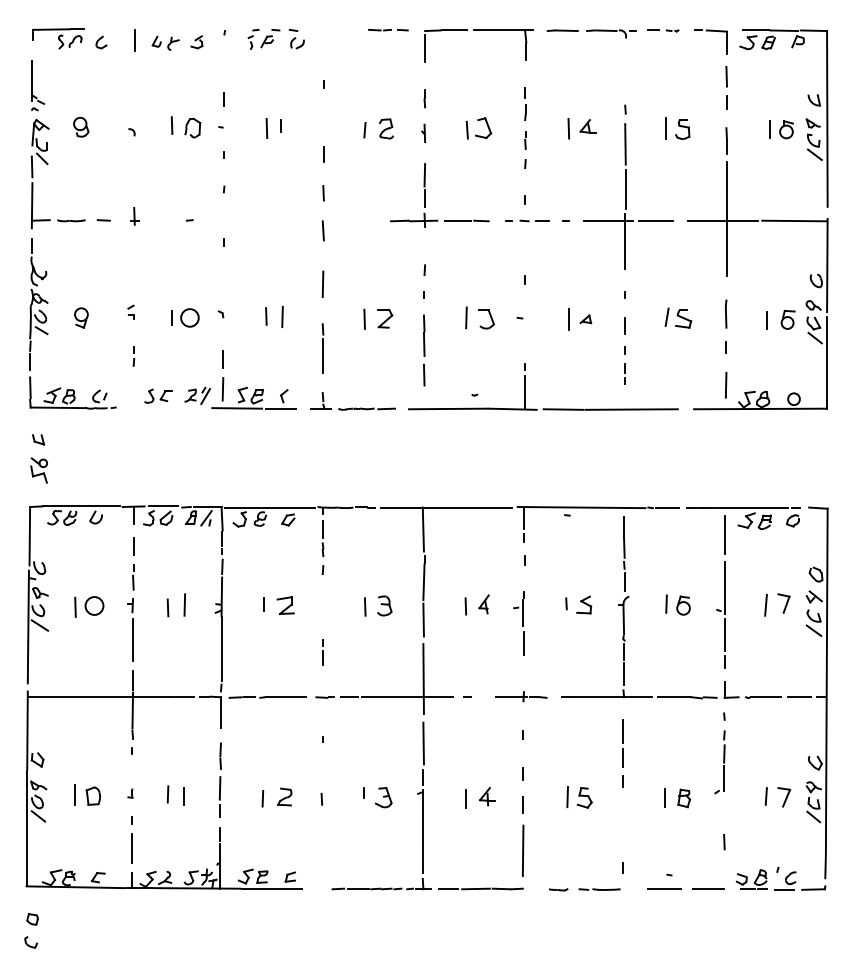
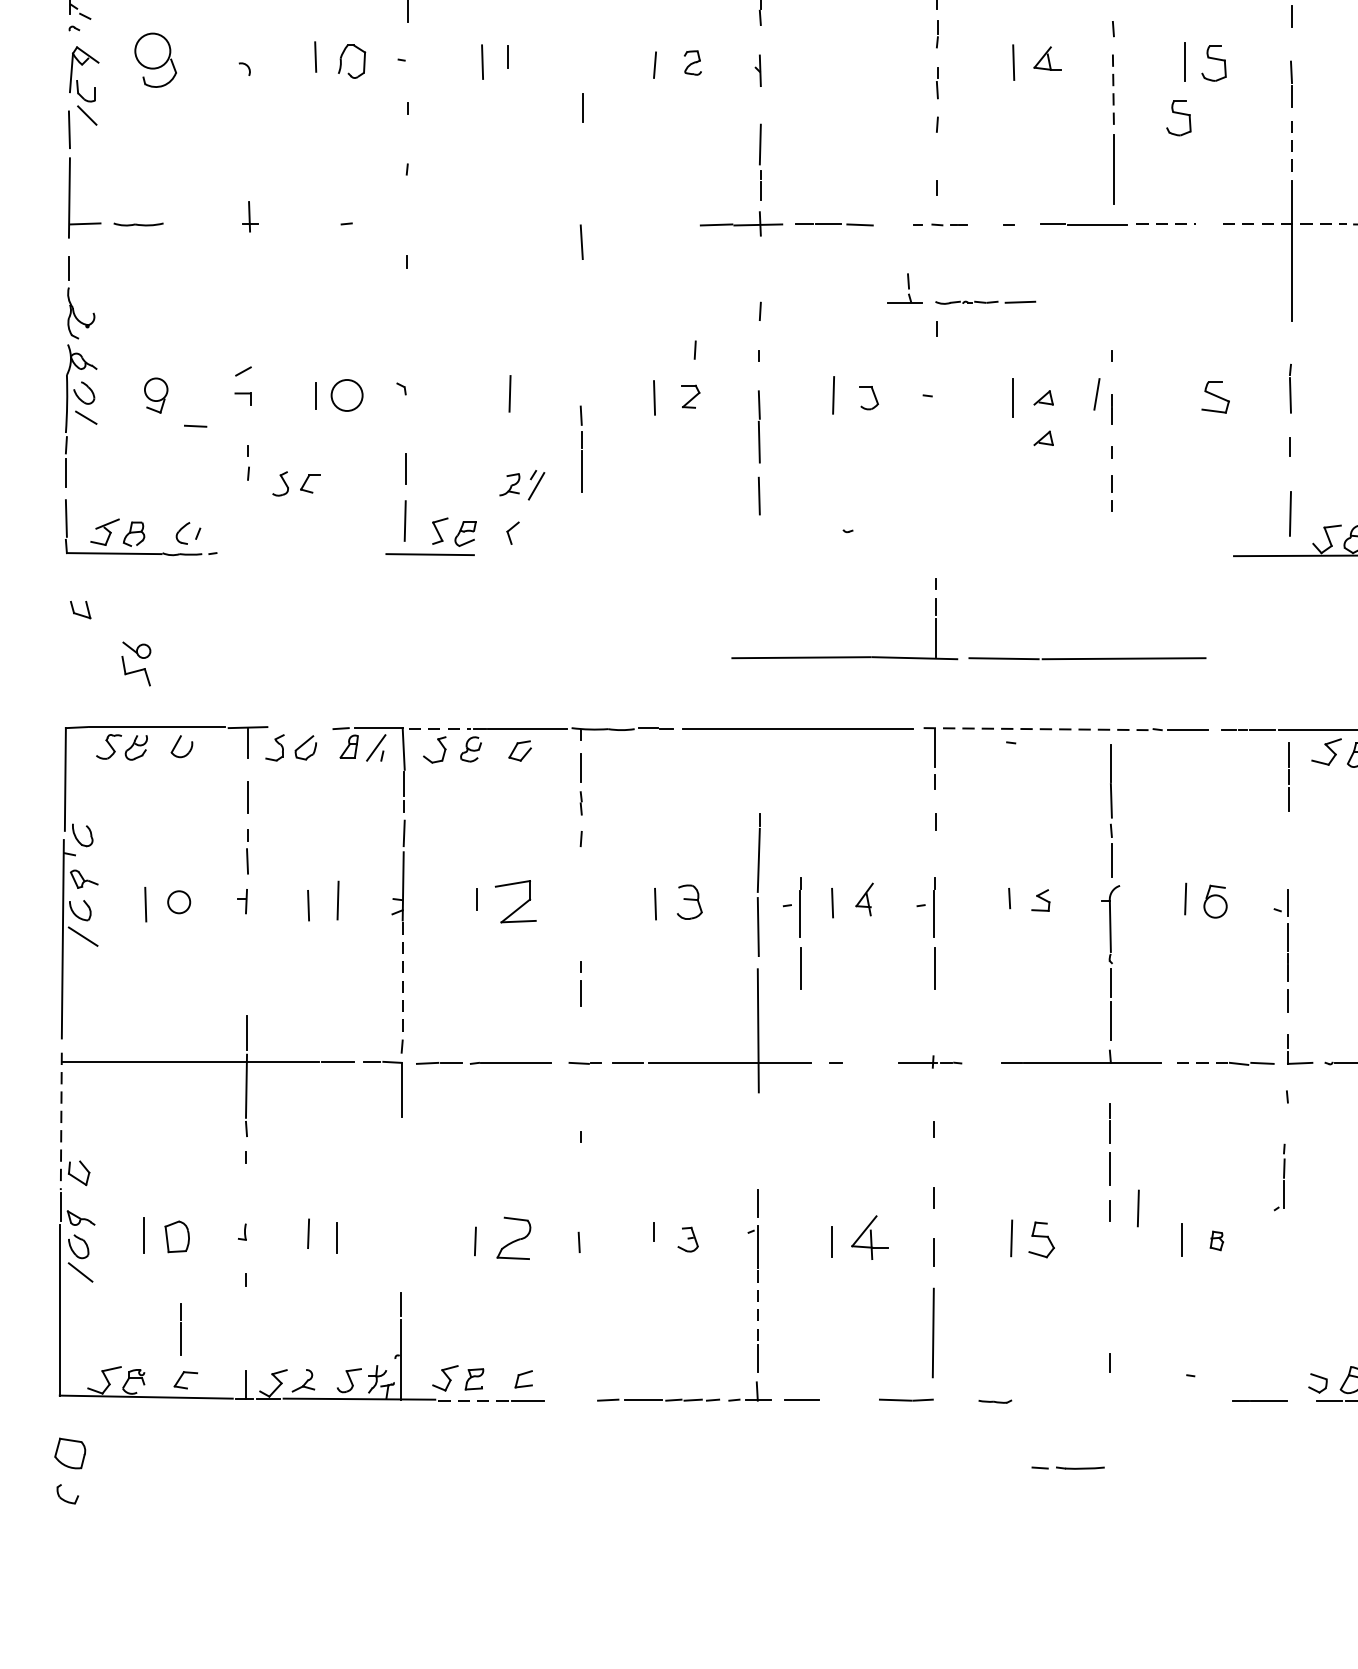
part: (81, 126) -> (156, 58), size x1.6
part: (386, 128) -> (692, 62), size x0.7
part: (476, 134) -> (851, 72), removed
line: (625, 144) -> (1113, 90), solid -> dashed
part: (662, 160) -> (1178, 118), added
line: (727, 178) -> (1292, 150), solid -> dashed
line: (323, 193) -> (582, 176), removed
line: (103, 220) -> (195, 426), moved
part: (527, 220) -> (940, 224), size x0.7
line: (656, 220) -> (1167, 224), solid -> dashed
line: (723, 220) -> (1285, 224), solid -> dashed
line: (625, 240) -> (1113, 259), removed
line: (322, 283) -> (580, 334), removed
line: (387, 291) -> (694, 348), added
part: (130, 311) -> (242, 384), size x1.6
line: (266, 316) -> (481, 392), removed
line: (666, 316) -> (1095, 392), moved
part: (385, 318) -> (691, 396), size x0.7
part: (486, 319) -> (868, 398), size x0.7
part: (585, 342) -> (1043, 438), added
part: (525, 386) -> (937, 618), moved
part: (158, 395) -> (297, 482), moved
part: (197, 395) -> (522, 484), moved
part: (352, 401) -> (960, 289), moved
line: (281, 408) -> (508, 554), removed
part: (38, 470) -> (135, 663), moved
line: (163, 506) -> (300, 727), removed
line: (242, 507) -> (439, 728), solid -> dashed
line: (581, 507) -> (1035, 728), solid -> dashed
line: (422, 529) -> (756, 767), removed
line: (725, 579) -> (1289, 855), removed
part: (584, 604) -> (1041, 899), size x0.7
circle: (94, 605) -> (179, 901), size x0.7
part: (285, 605) -> (515, 901), size x1.4
part: (442, 623) -> (791, 933), added
line: (133, 639) -> (247, 961), removed
line: (221, 648) -> (402, 977), solid -> dashed
part: (521, 696) -> (930, 1061), size x0.7
line: (673, 697) -> (1197, 1063), solid -> dashed
line: (27, 731) -> (61, 1123), solid -> dashed
line: (423, 743) -> (758, 1144), removed
part: (719, 762) -> (1278, 1177), size x0.6
part: (219, 779) -> (399, 1207), removed
line: (639, 779) -> (1138, 1207), added
part: (284, 796) -> (513, 1237), size x1.4
part: (487, 796) -> (870, 1237), size x1.4
part: (383, 797) -> (687, 1239), size x0.7
part: (684, 798) -> (1217, 1240), size x0.6
line: (423, 835) -> (758, 1306), solid -> dashed
line: (724, 842) -> (1287, 1318), removed
line: (131, 848) -> (179, 1328), moved
line: (475, 888) -> (849, 1399), removed
line: (262, 889) -> (474, 1401), solid -> dashed
line: (599, 889) -> (1067, 1467), moved
line: (664, 889) -> (1182, 1401), removed
part: (32, 919) -> (70, 1453), size x1.6

